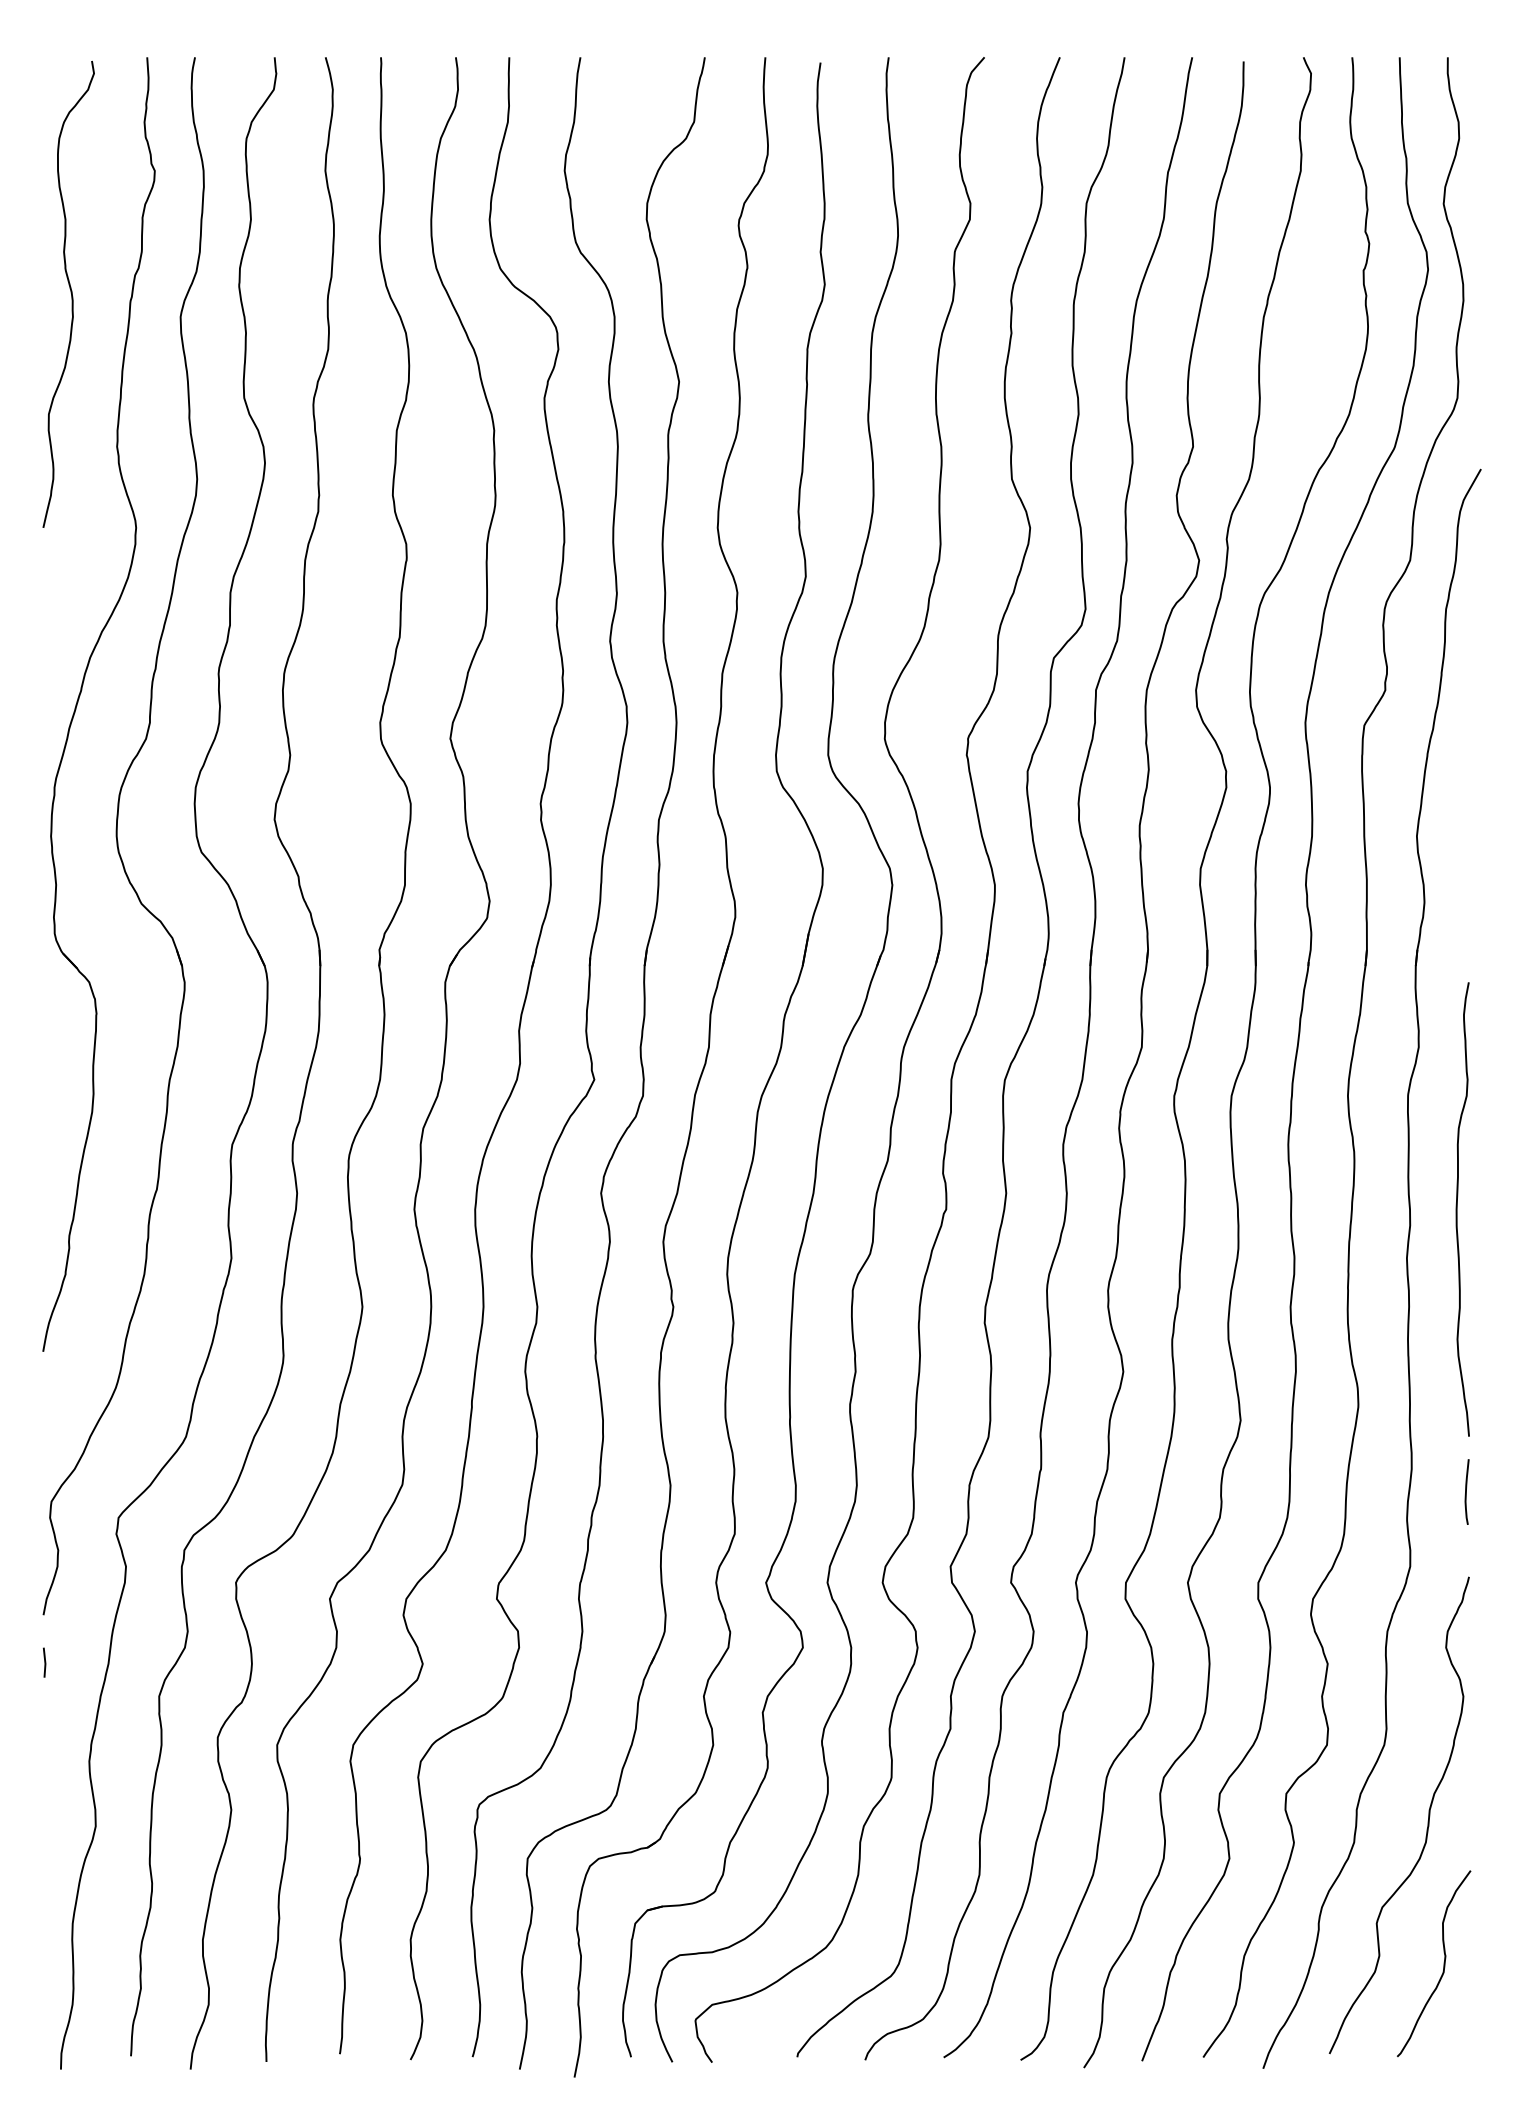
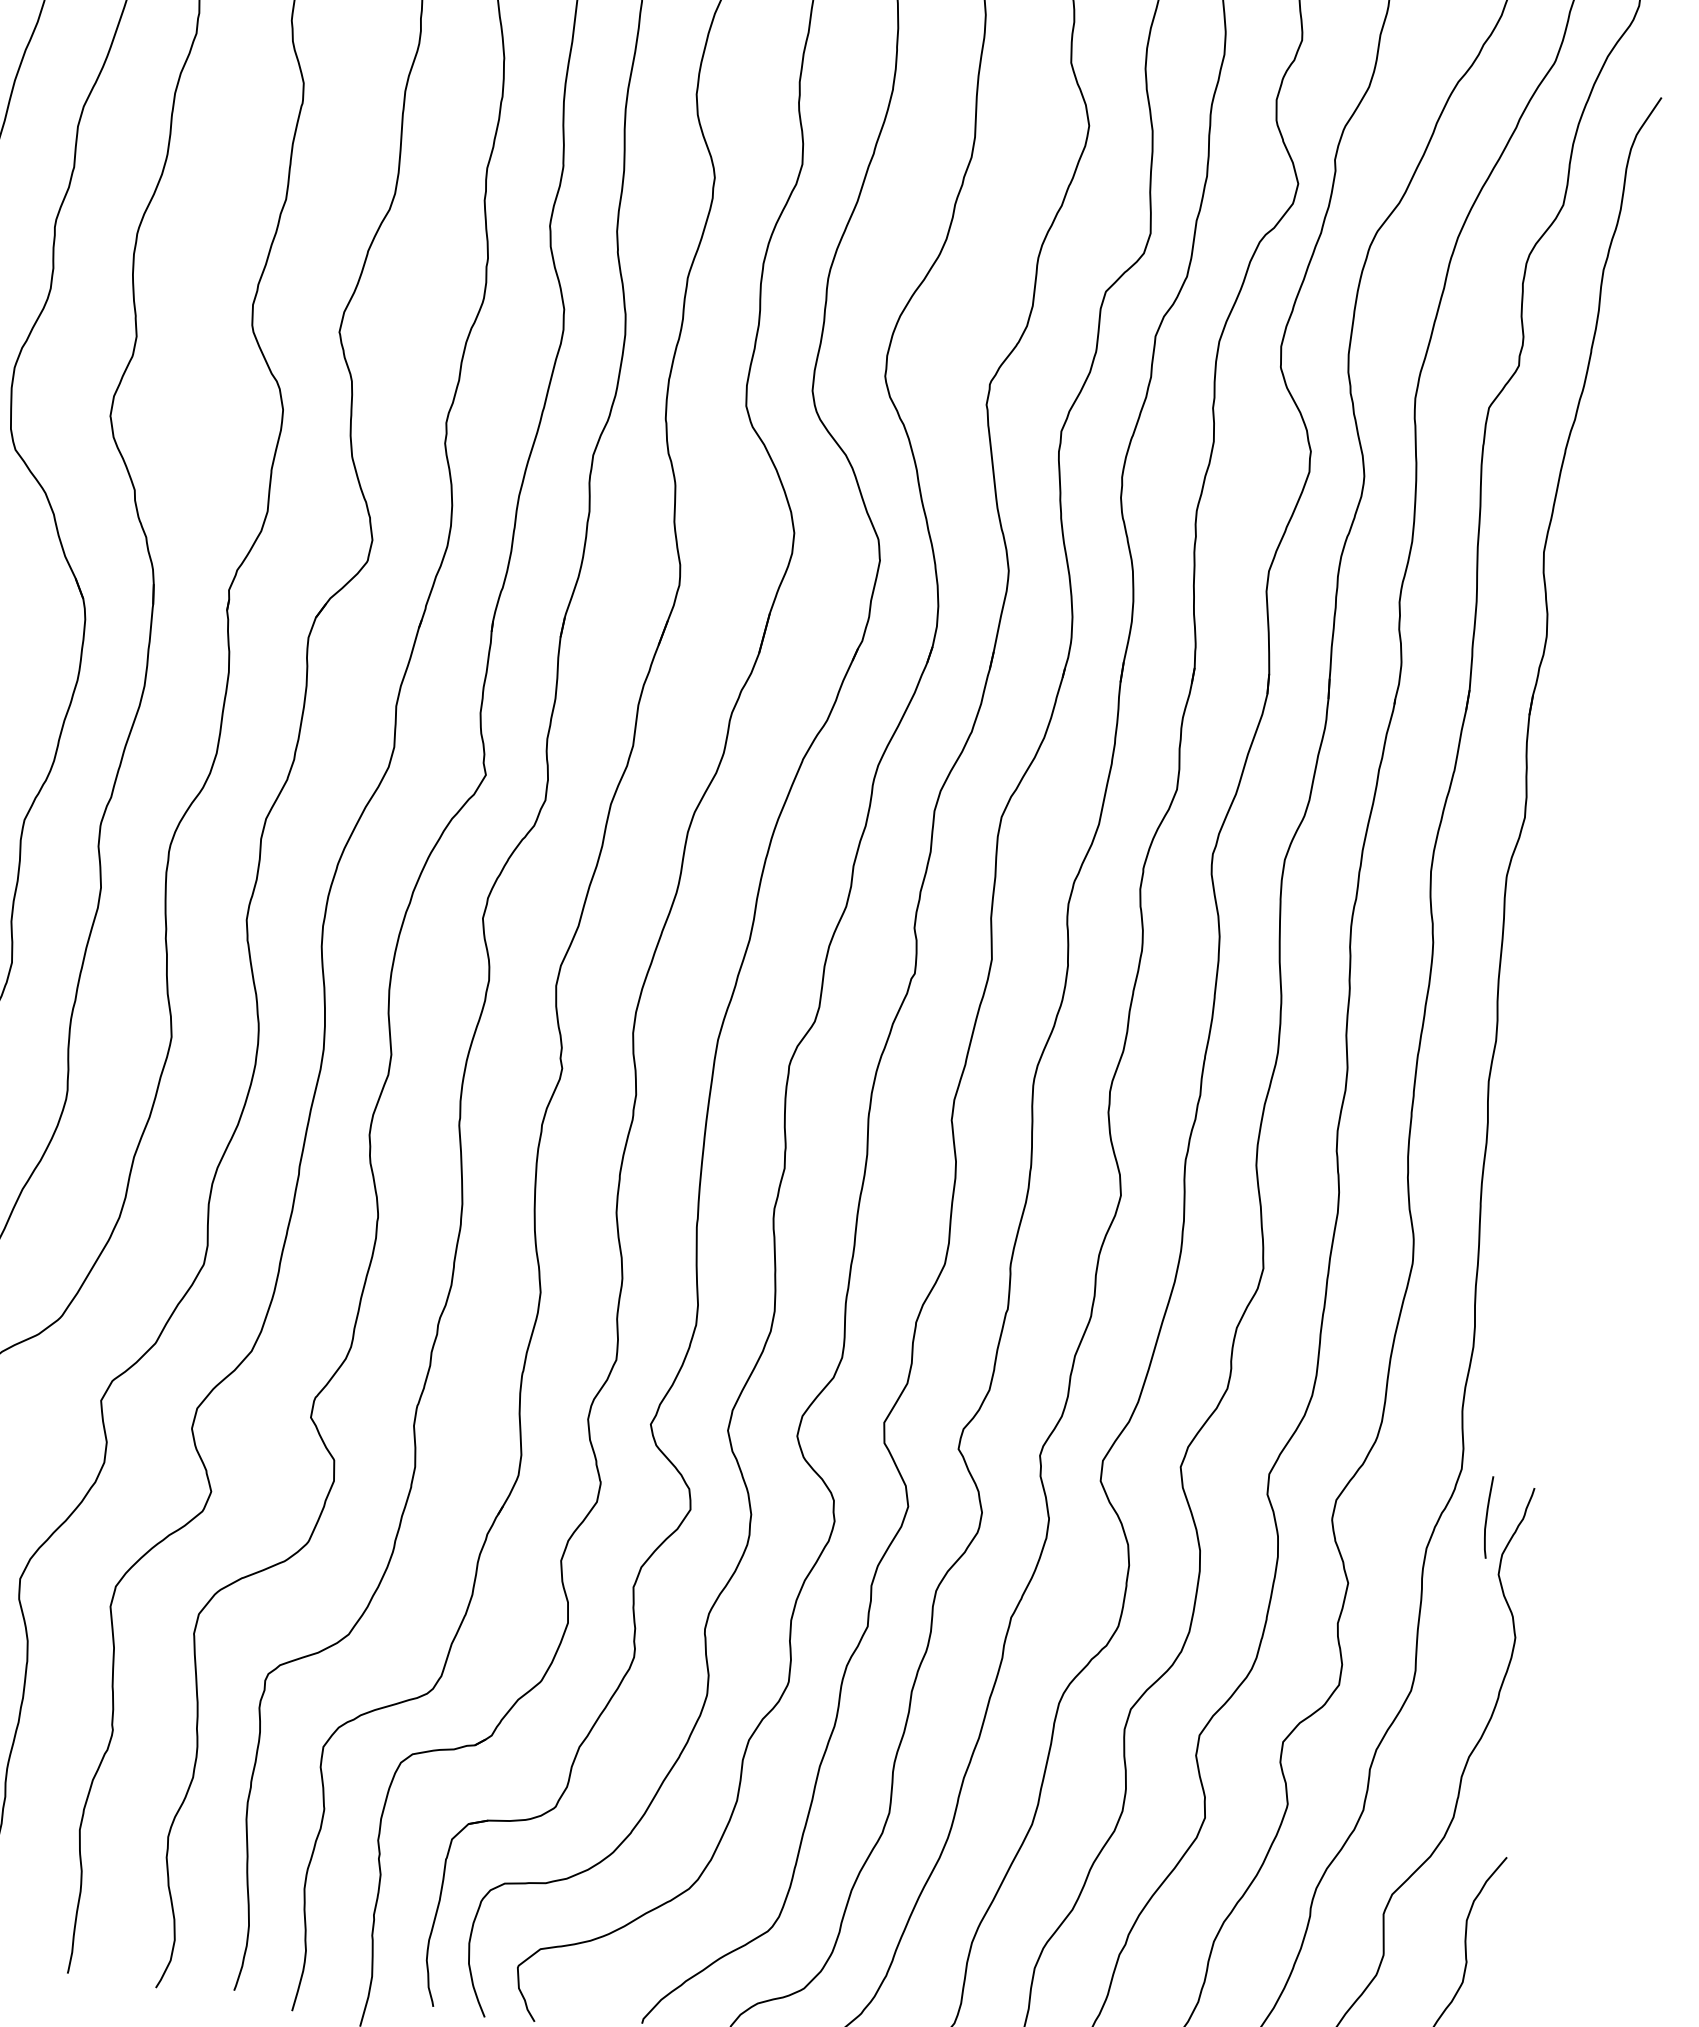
curve: (1457, 1209) -> (1557, 1025), removed
curve: (1466, 1491) -> (1487, 1516), moved

